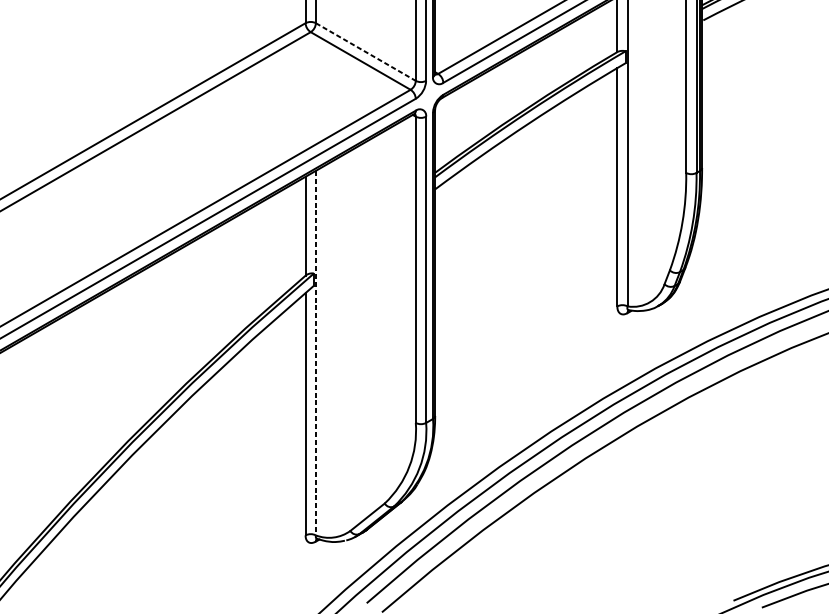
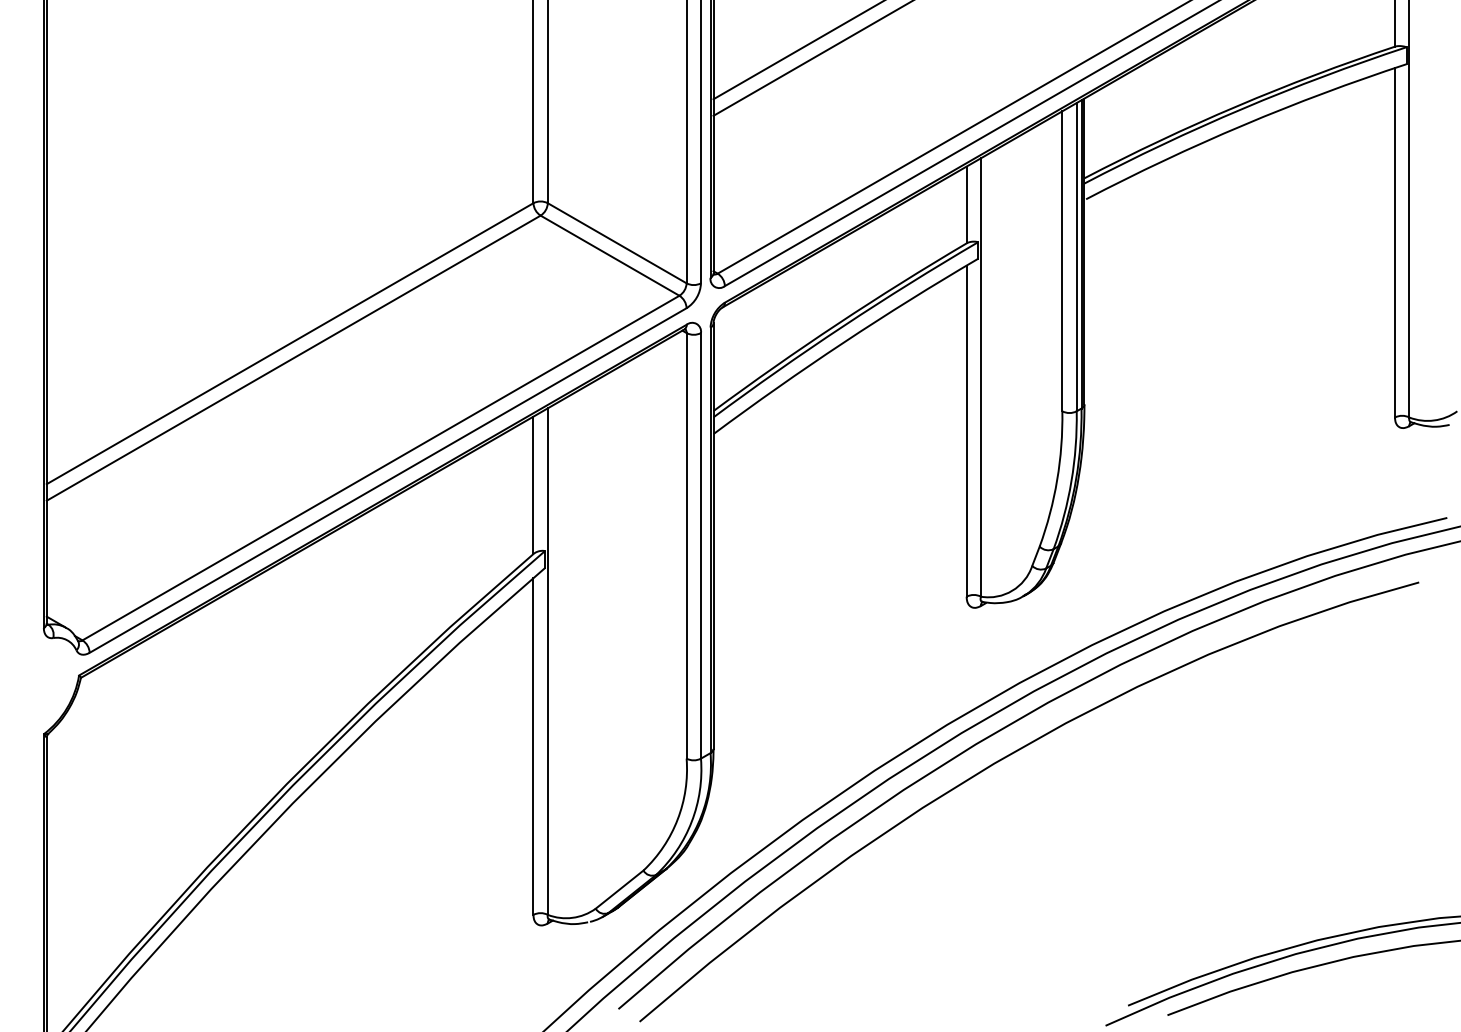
line: (366, 52) -> (617, 243), dashed -> solid
line: (315, 353) -> (547, 662), dashed -> solid

